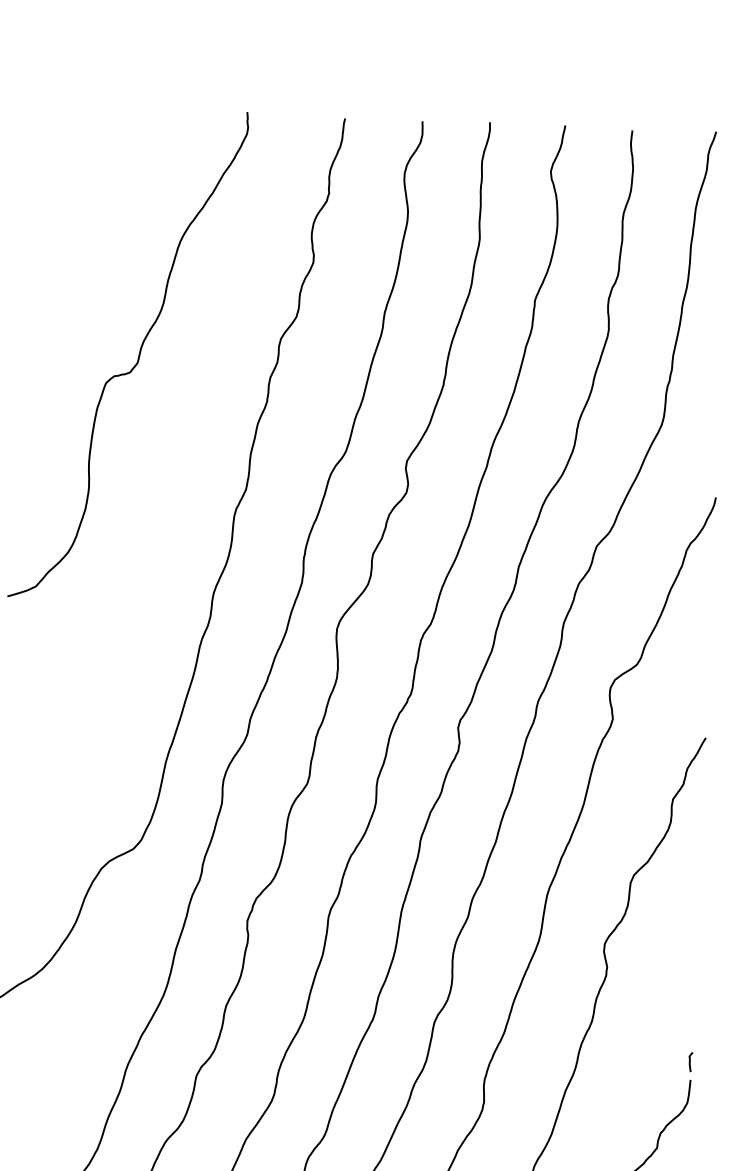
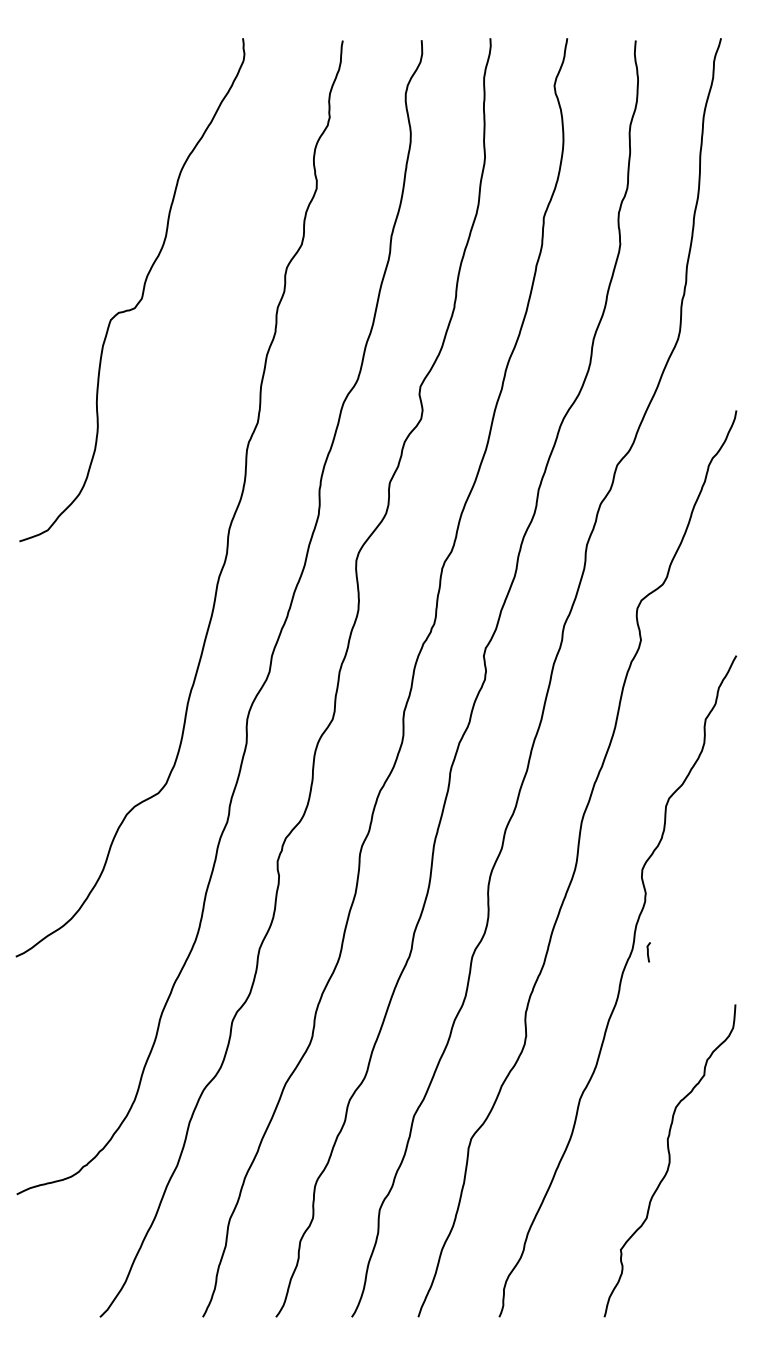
curve: (690, 1062) -> (648, 952), moved

